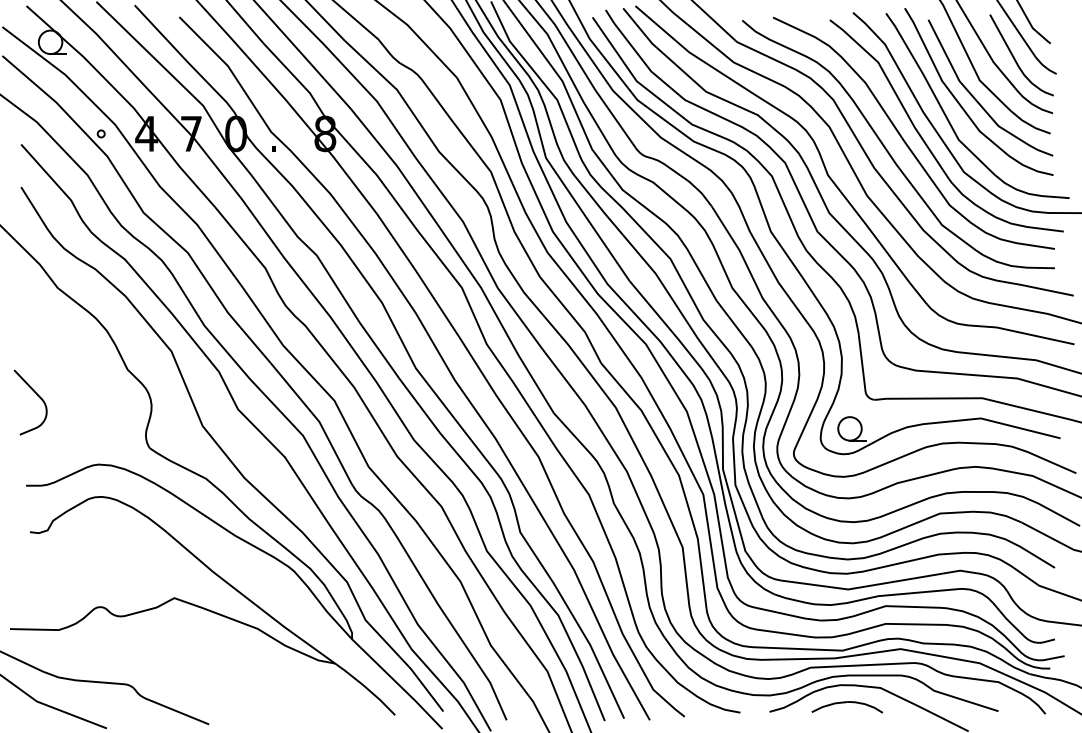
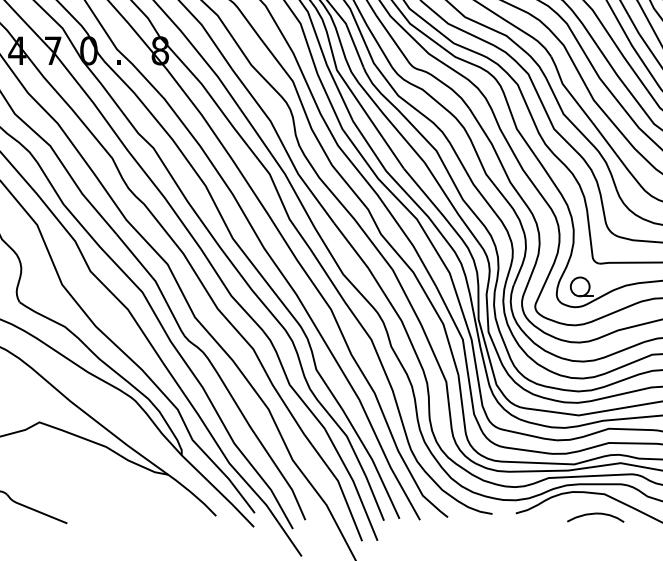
part: (847, 707) -> (595, 517), moved

